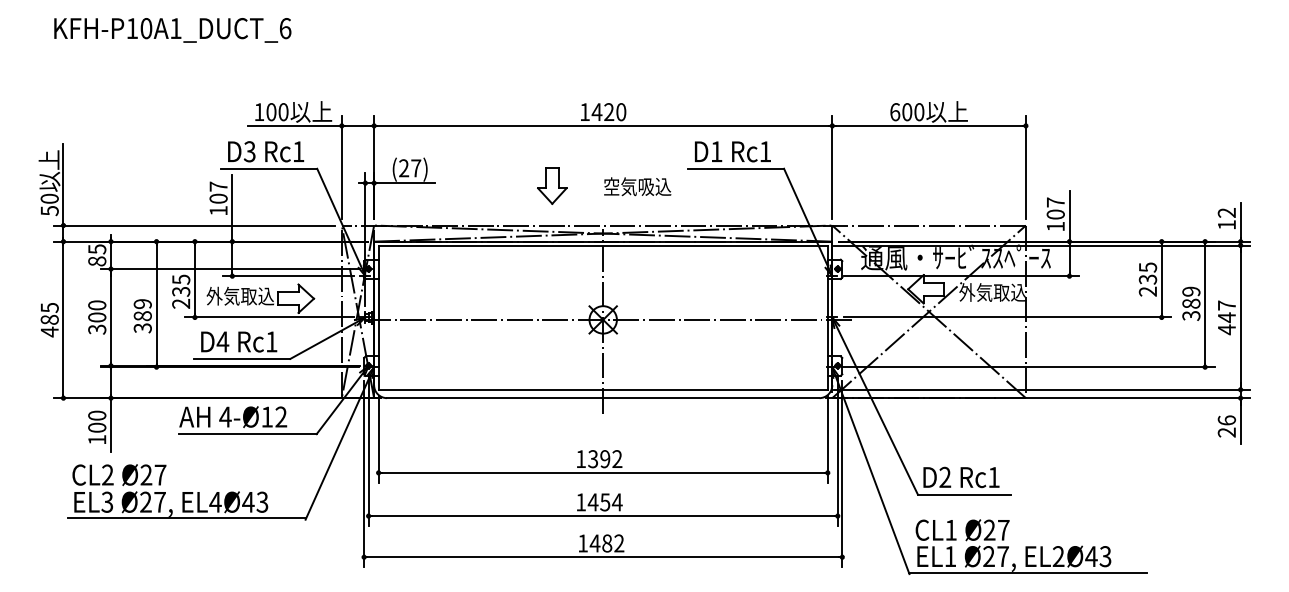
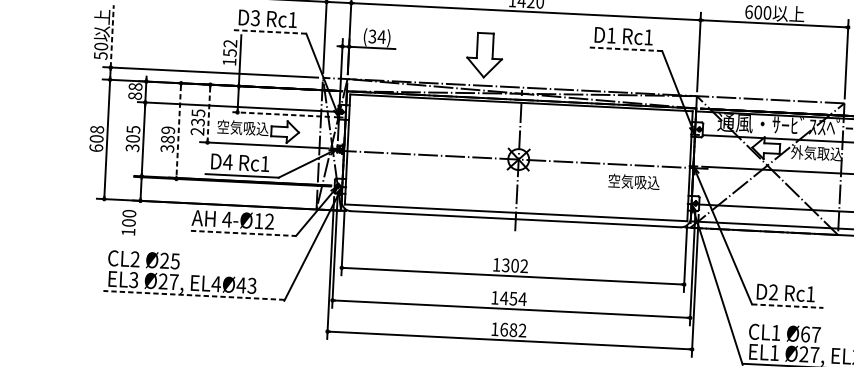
line: (269, 168) -> (269, 31), solid -> dashed
text: (410, 168) -> (377, 36), (27) -> (34)
line: (736, 168) -> (625, 49), solid -> dashed
line: (63, 184) -> (112, 36), solid -> dashed
part: (552, 185) -> (485, 55), size x1.6
text: (637, 186) -> (633, 181), moved
text: (218, 192) -> (230, 48), 107 -> 152
text: (97, 249) -> (135, 87), 85 -> 88
line: (287, 276) -> (279, 114), solid -> dashed
line: (194, 279) -> (208, 113), solid -> dashed
text: (231, 295) -> (236, 127), 外気取込 -> 空気吸込
line: (156, 304) -> (178, 131), solid -> dashed
text: (97, 305) -> (133, 129), 300 -> 305
text: (49, 319) -> (96, 138), 485 -> 608
line: (110, 424) -> (139, 220), removed
line: (247, 434) -> (243, 233), solid -> dashed
text: (605, 459) -> (515, 266), 1392 -> 1302
text: (160, 474) -> (175, 260), Ø27 -> Ø25
line: (964, 494) -> (787, 306), solid -> dashed
line: (186, 518) -> (193, 295), solid -> dashed
text: (989, 529) -> (805, 333), Ø27 -> Ø67
text: (594, 543) -> (503, 329), 1482 -> 1682

